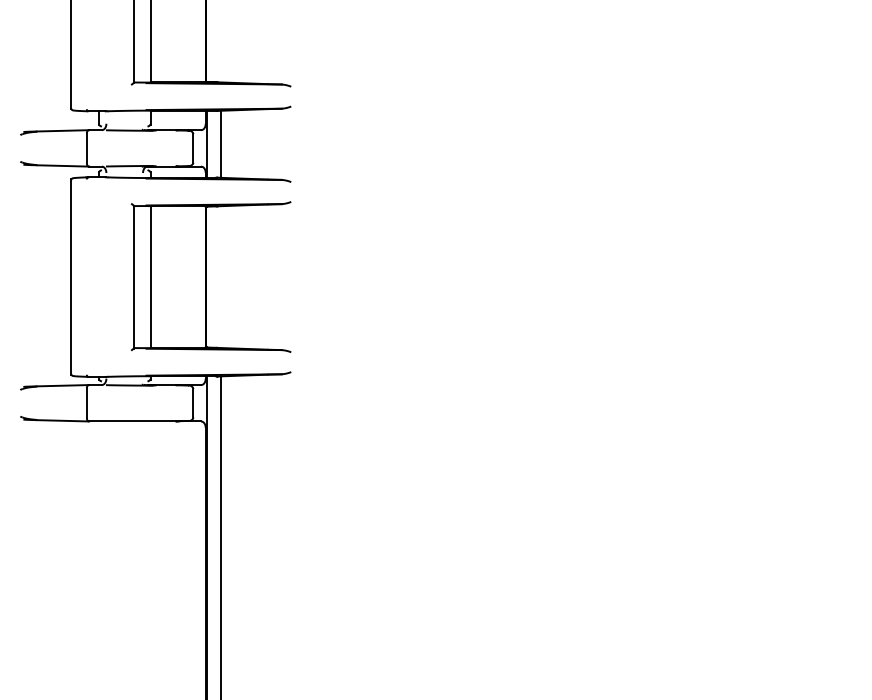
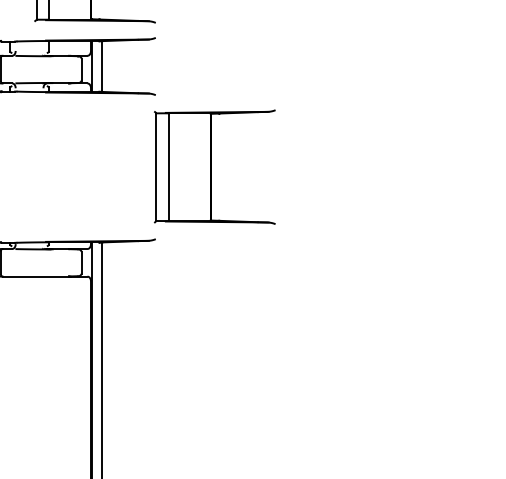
part: (210, 276) -> (214, 166), moved

